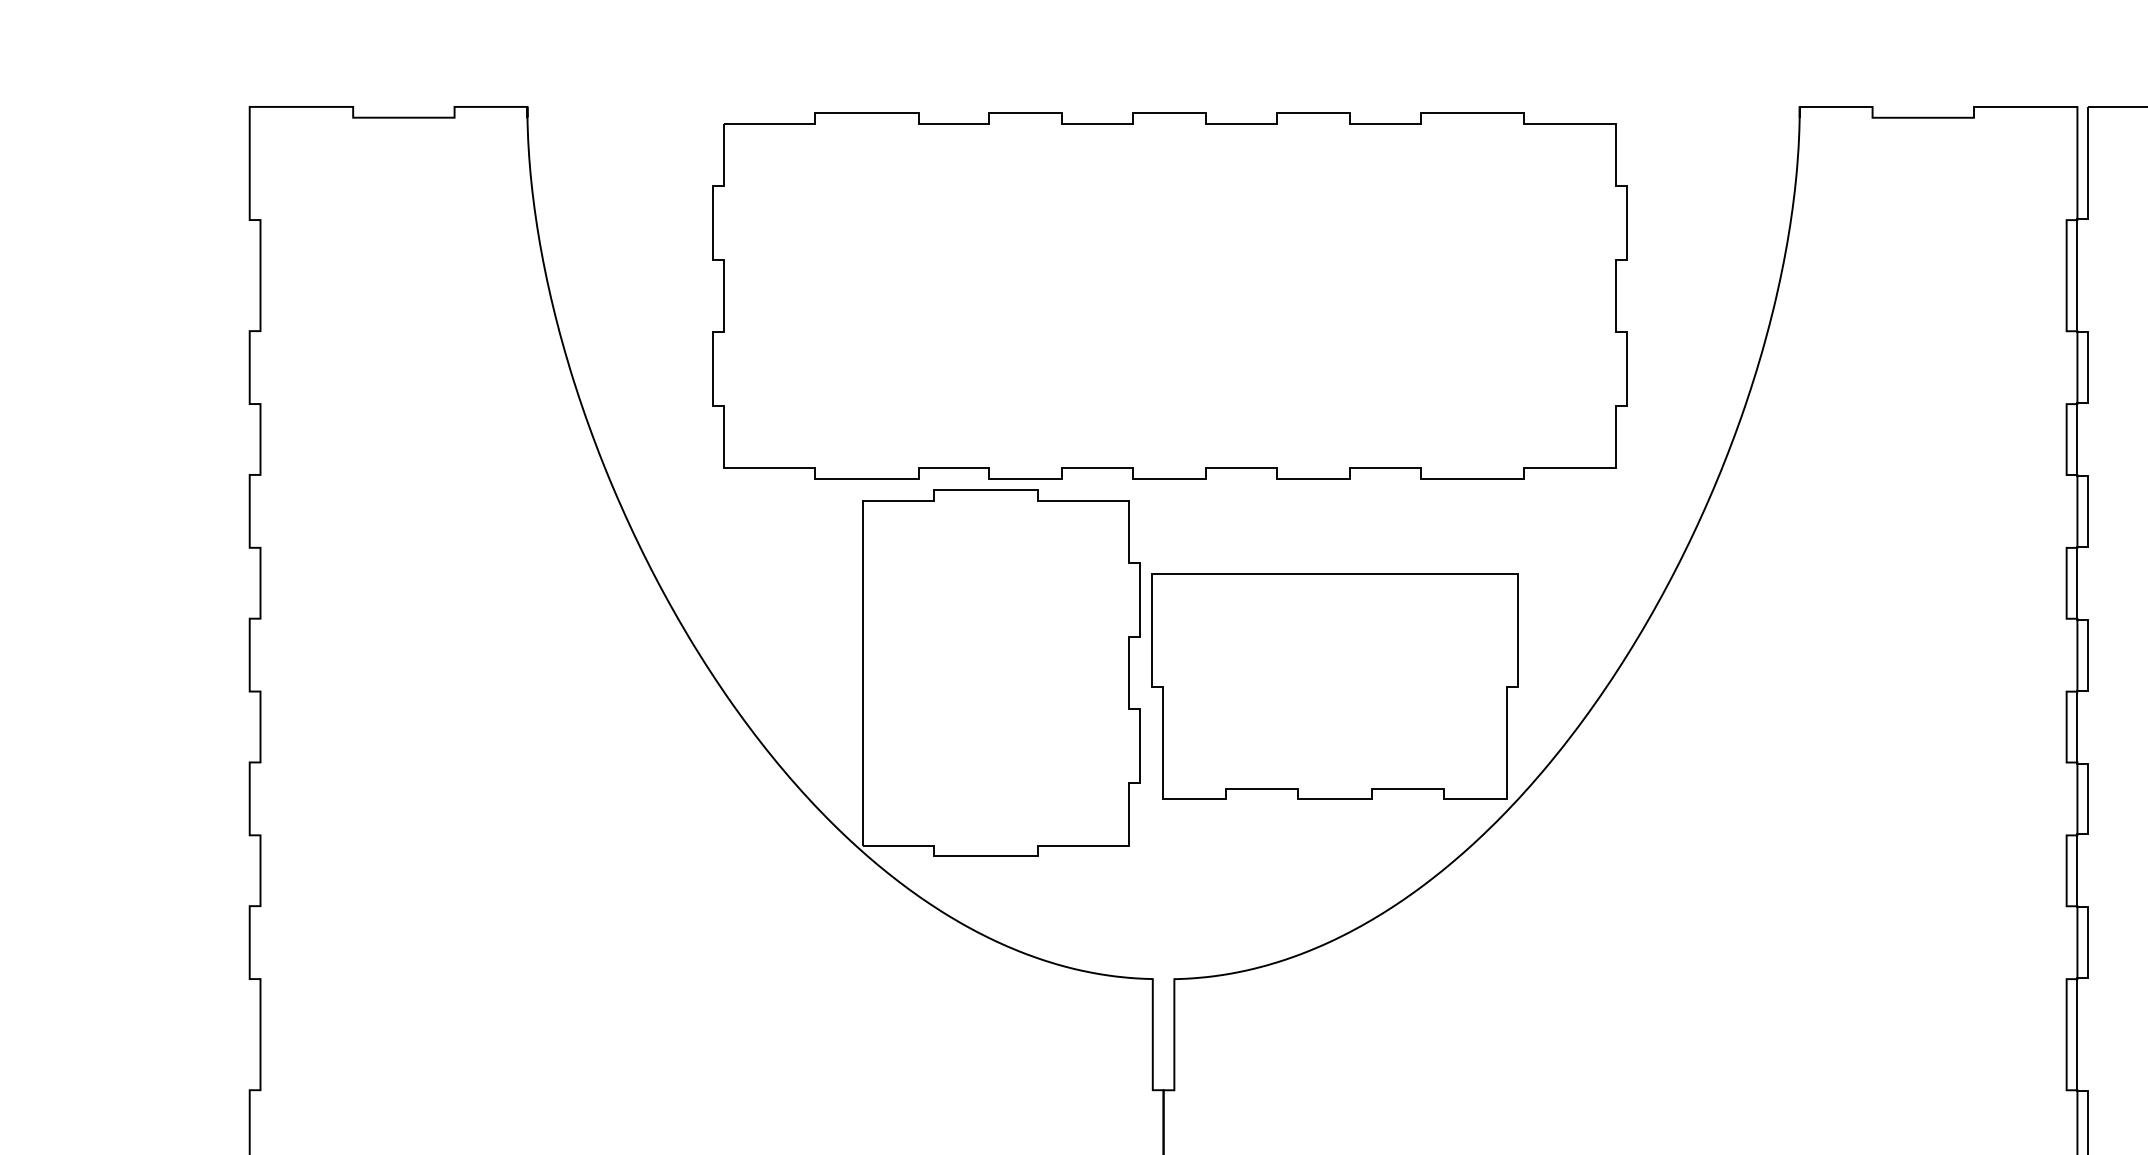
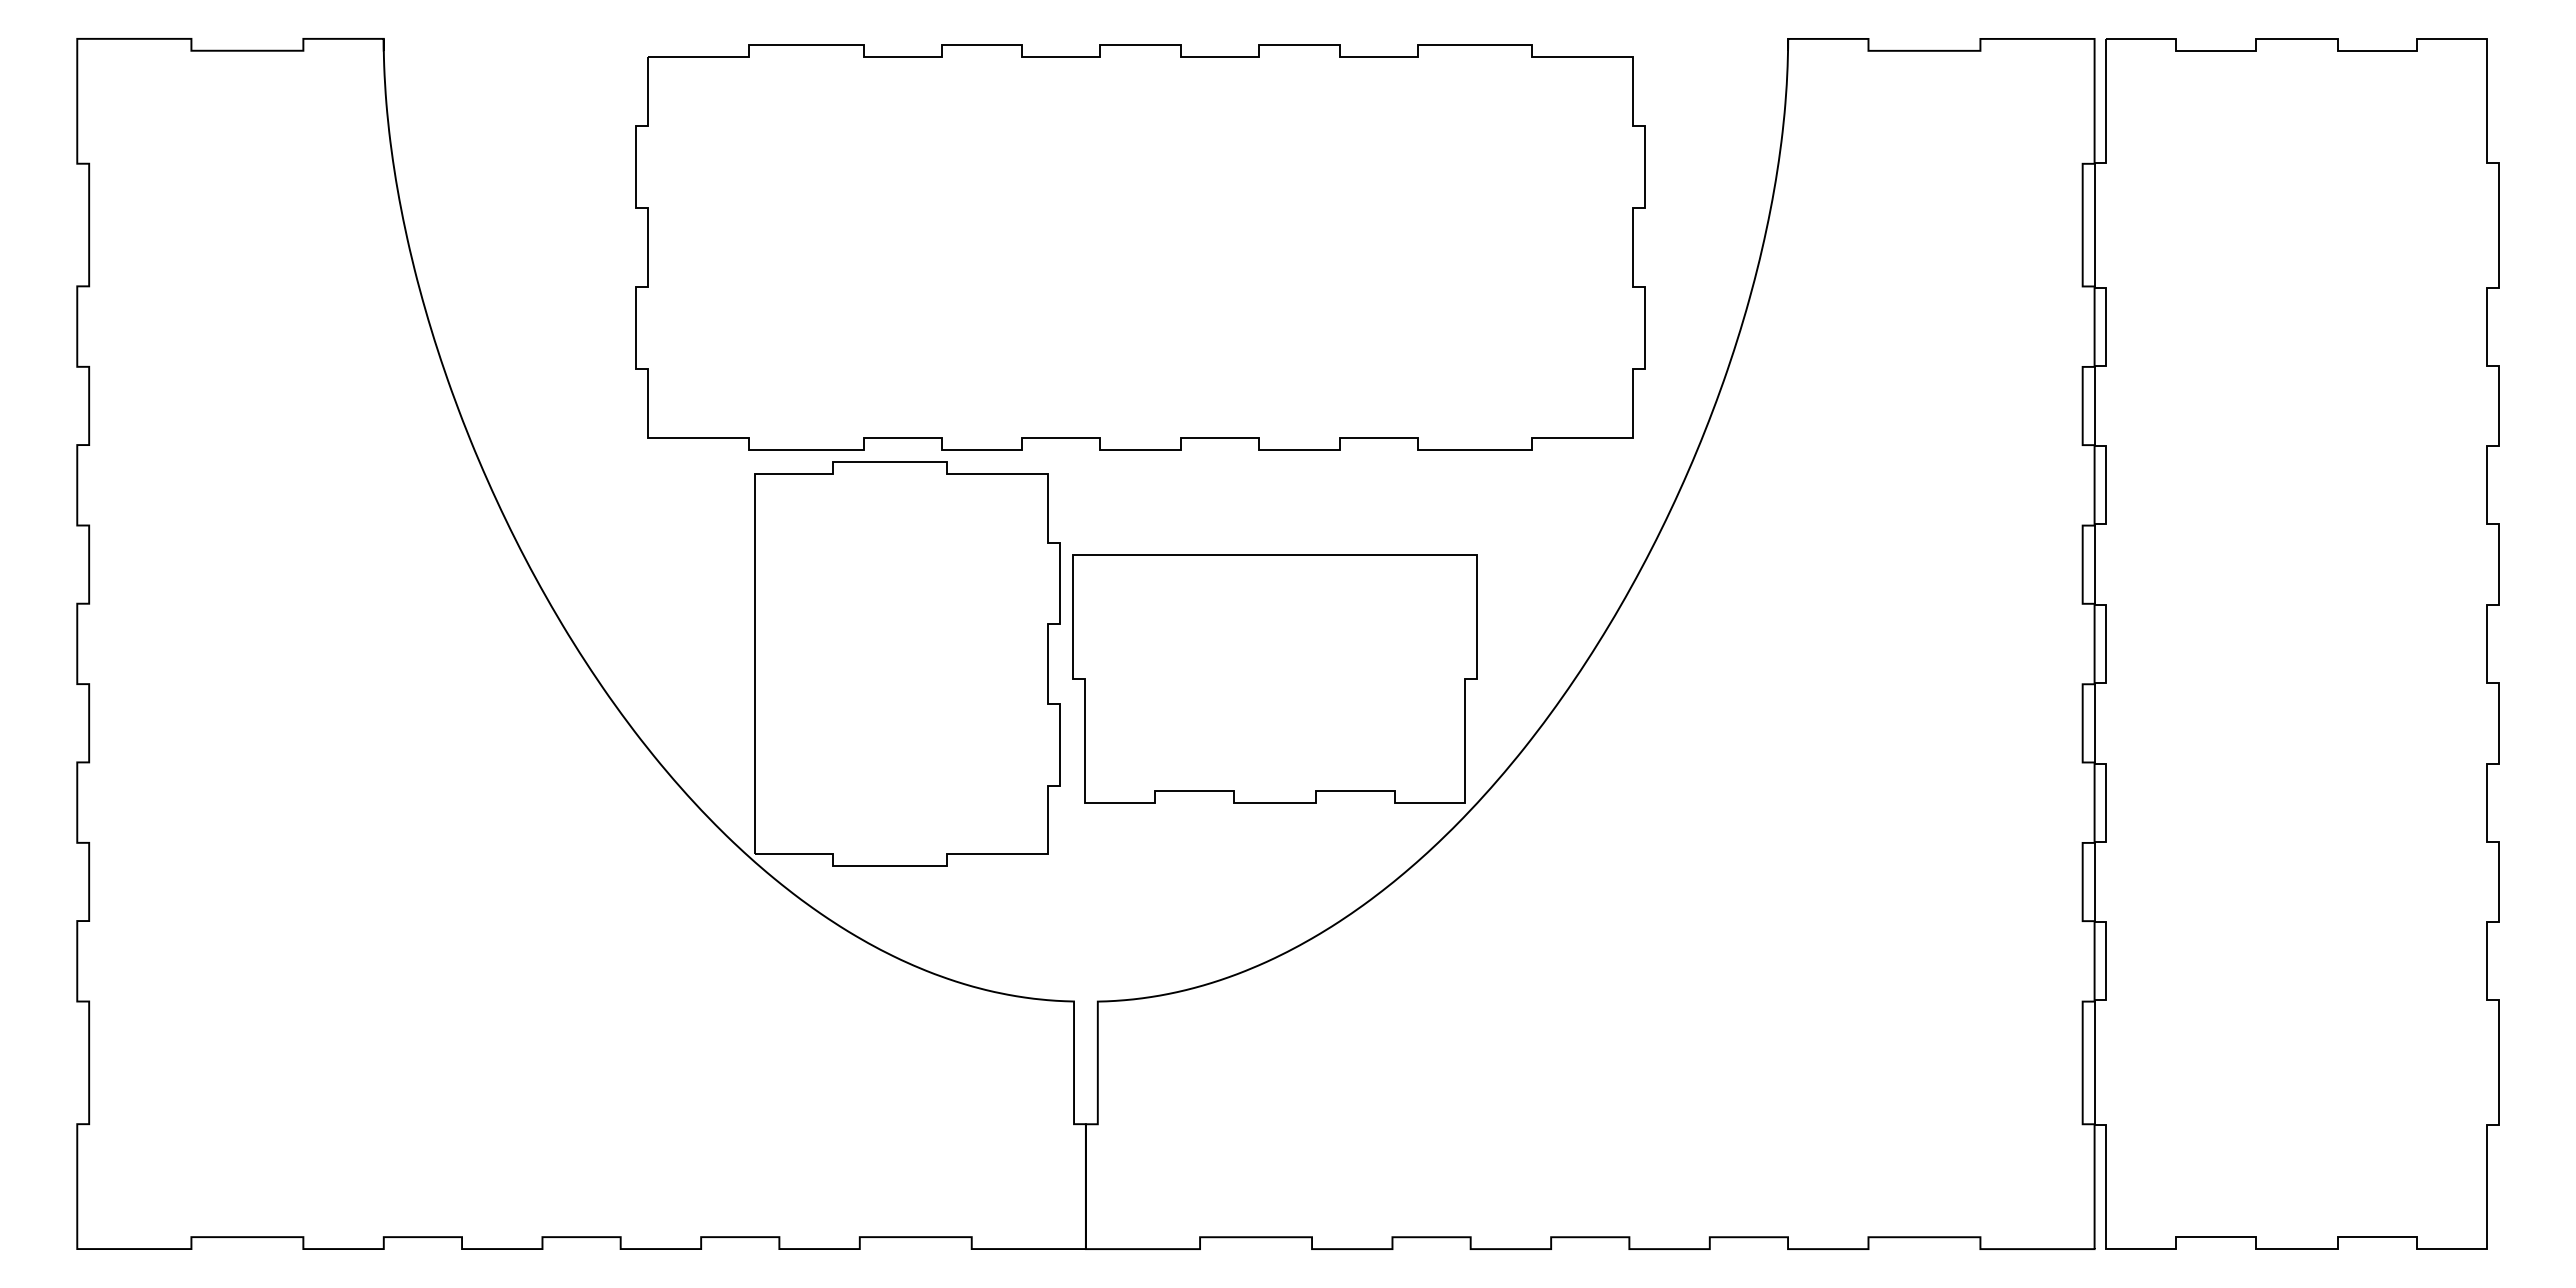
part: (1169, 295) -> (1140, 247), moved

